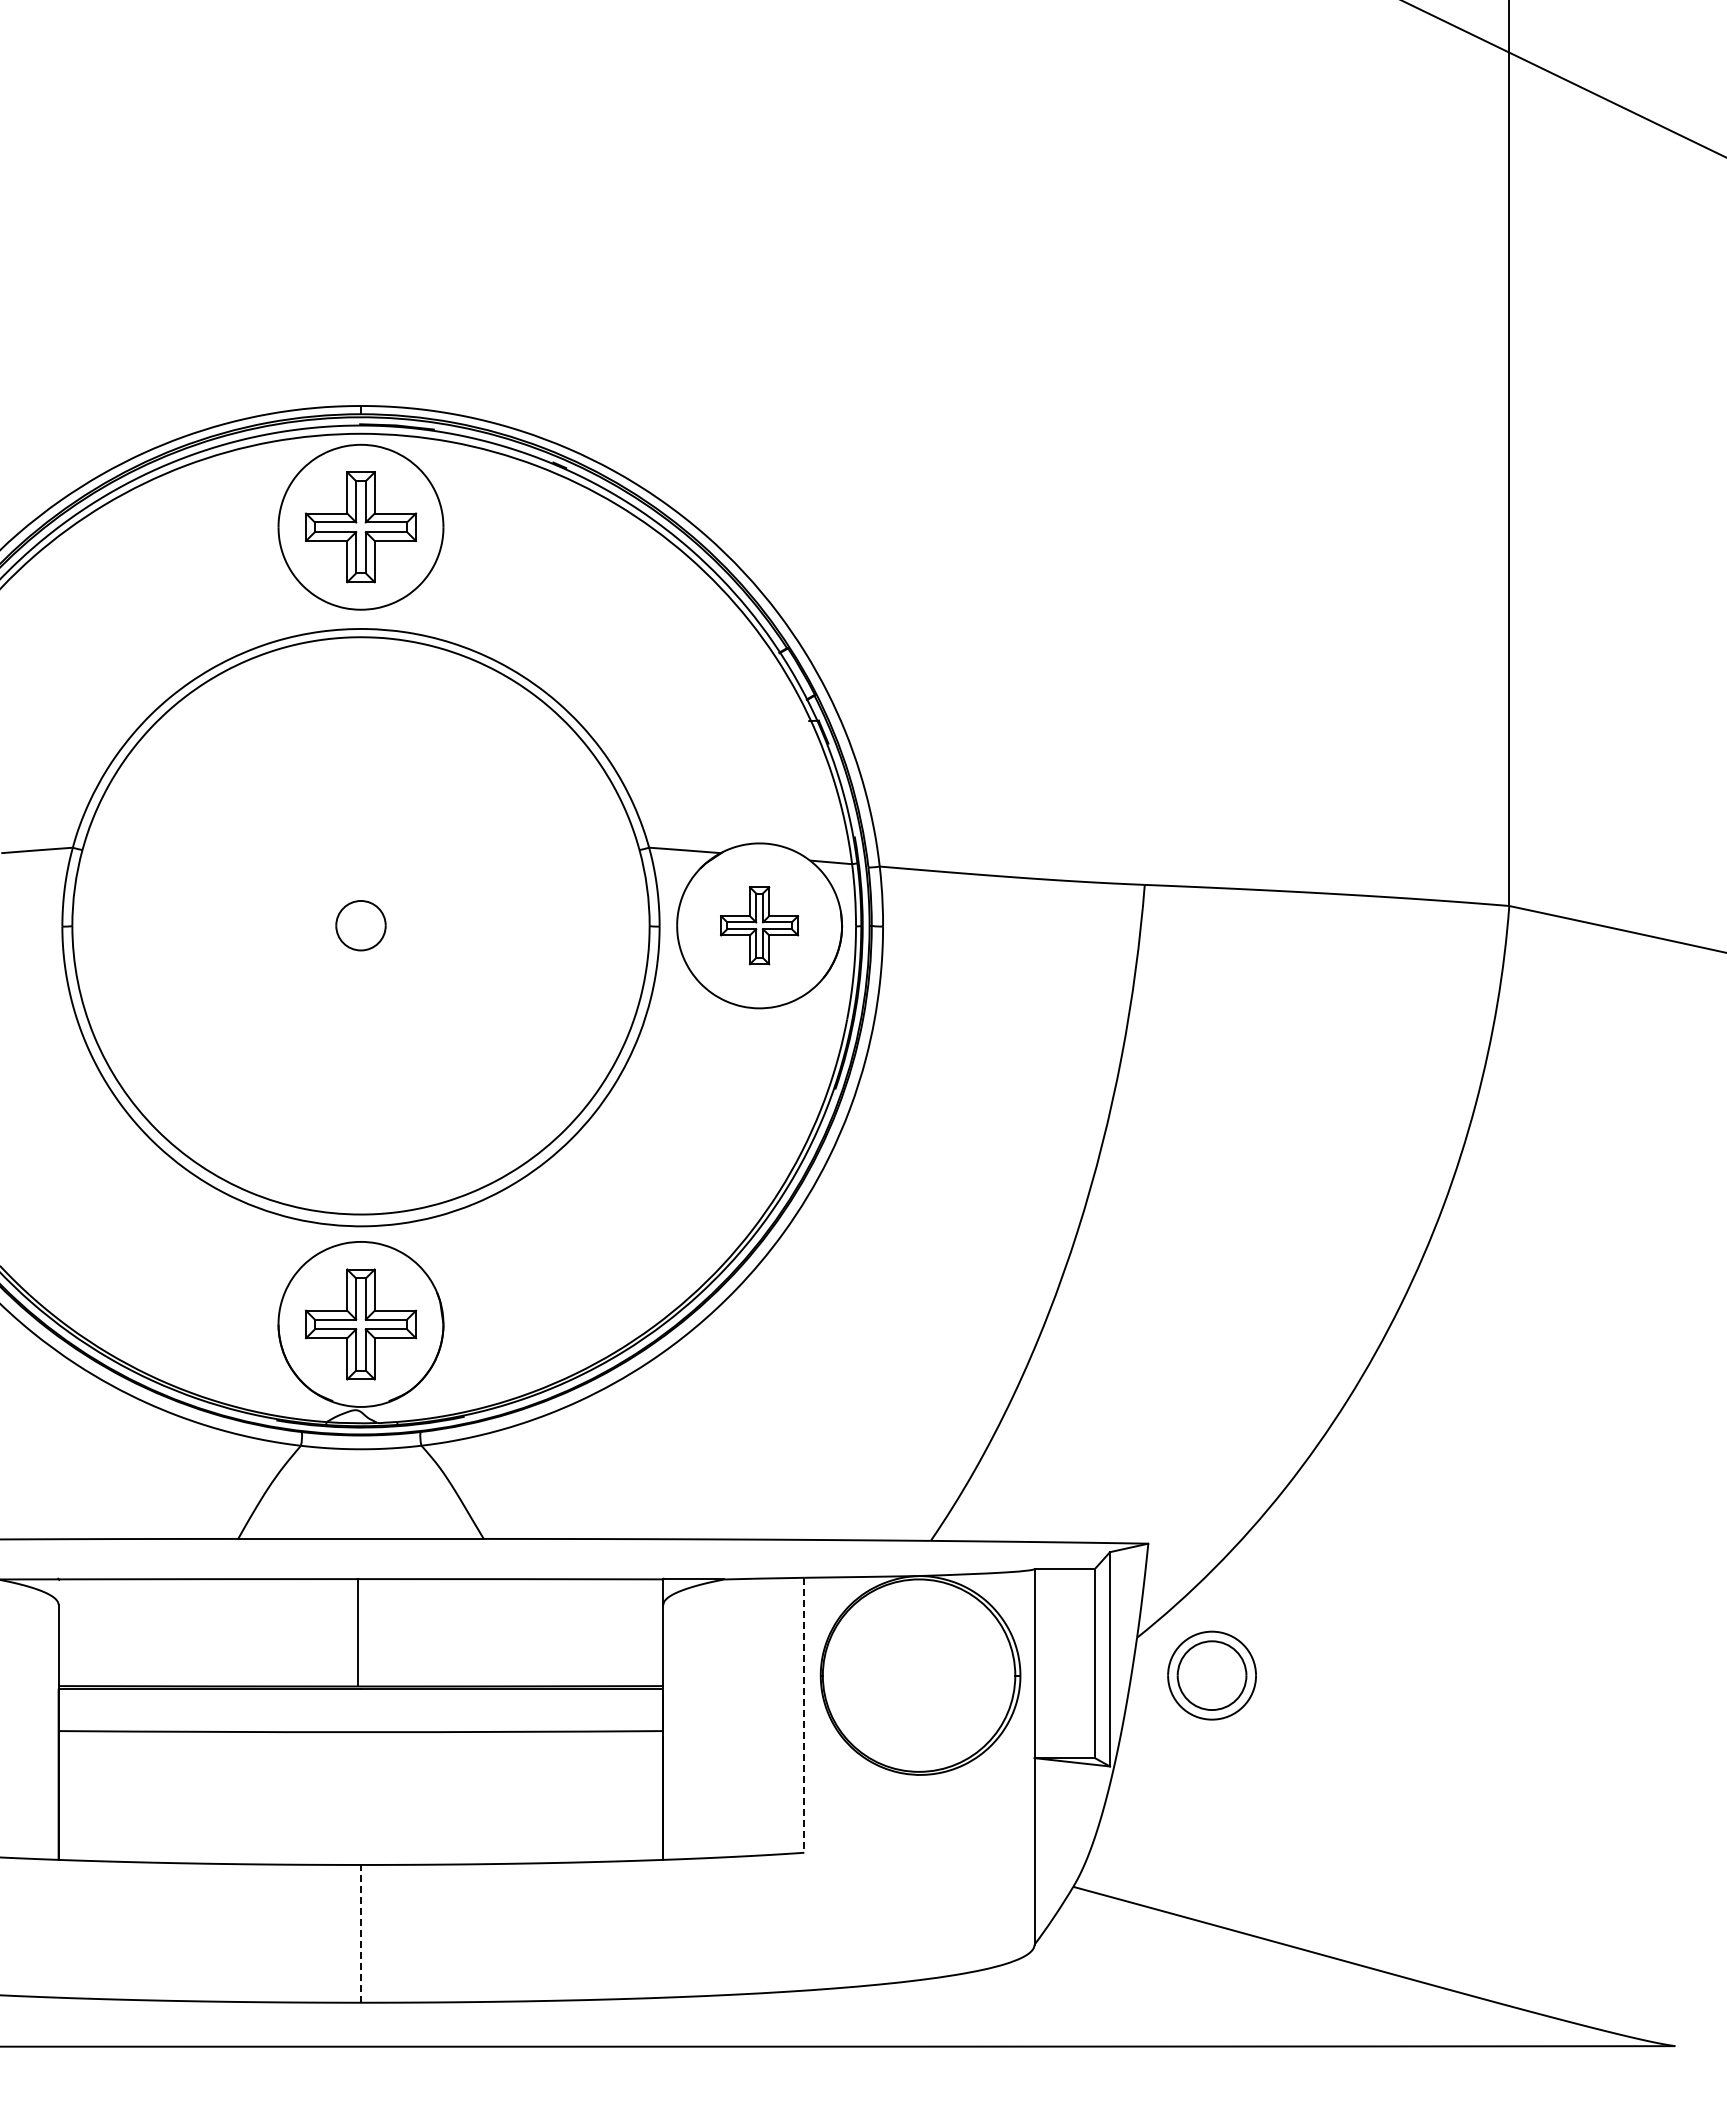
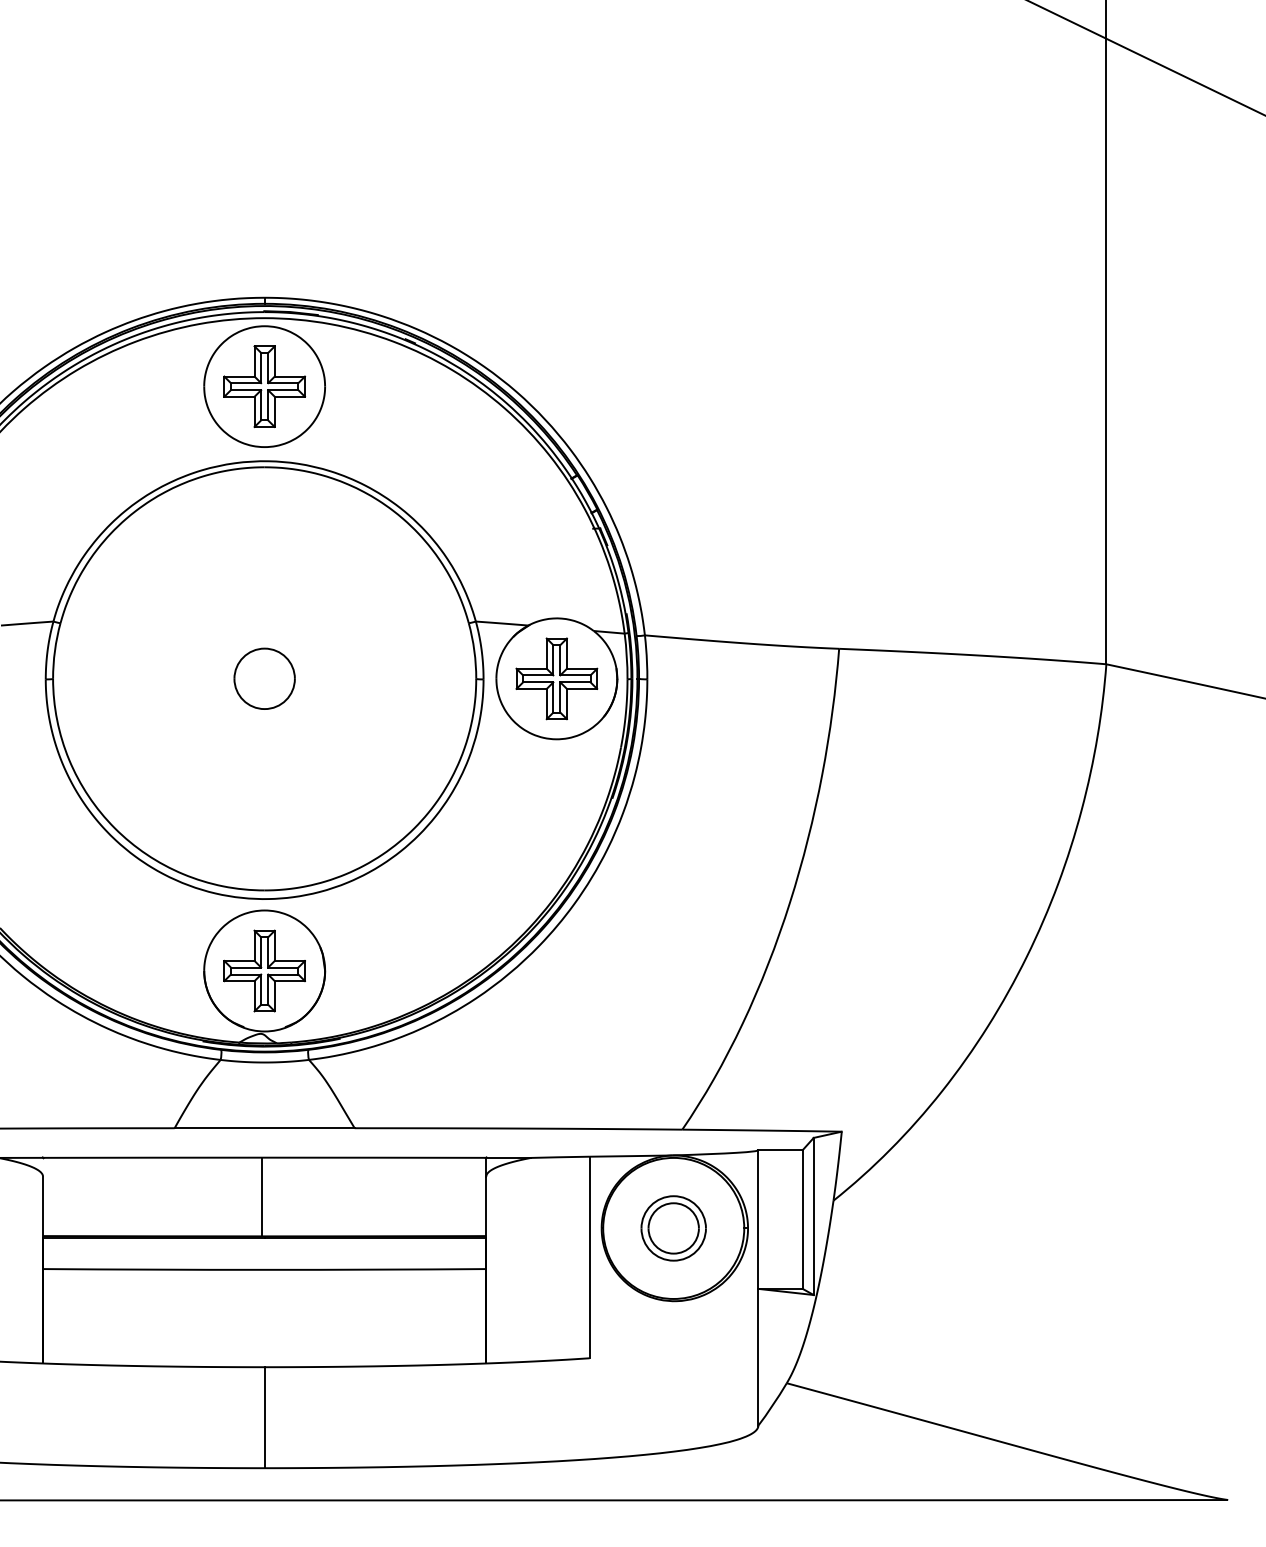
part: (360, 925) -> (264, 678), size x1.67
part: (759, 925) -> (556, 678), size x1.43
part: (1211, 1675) -> (673, 1228), moved
line: (804, 1715) -> (589, 1257), dashed -> solid
line: (361, 1933) -> (265, 1417), dashed -> solid

